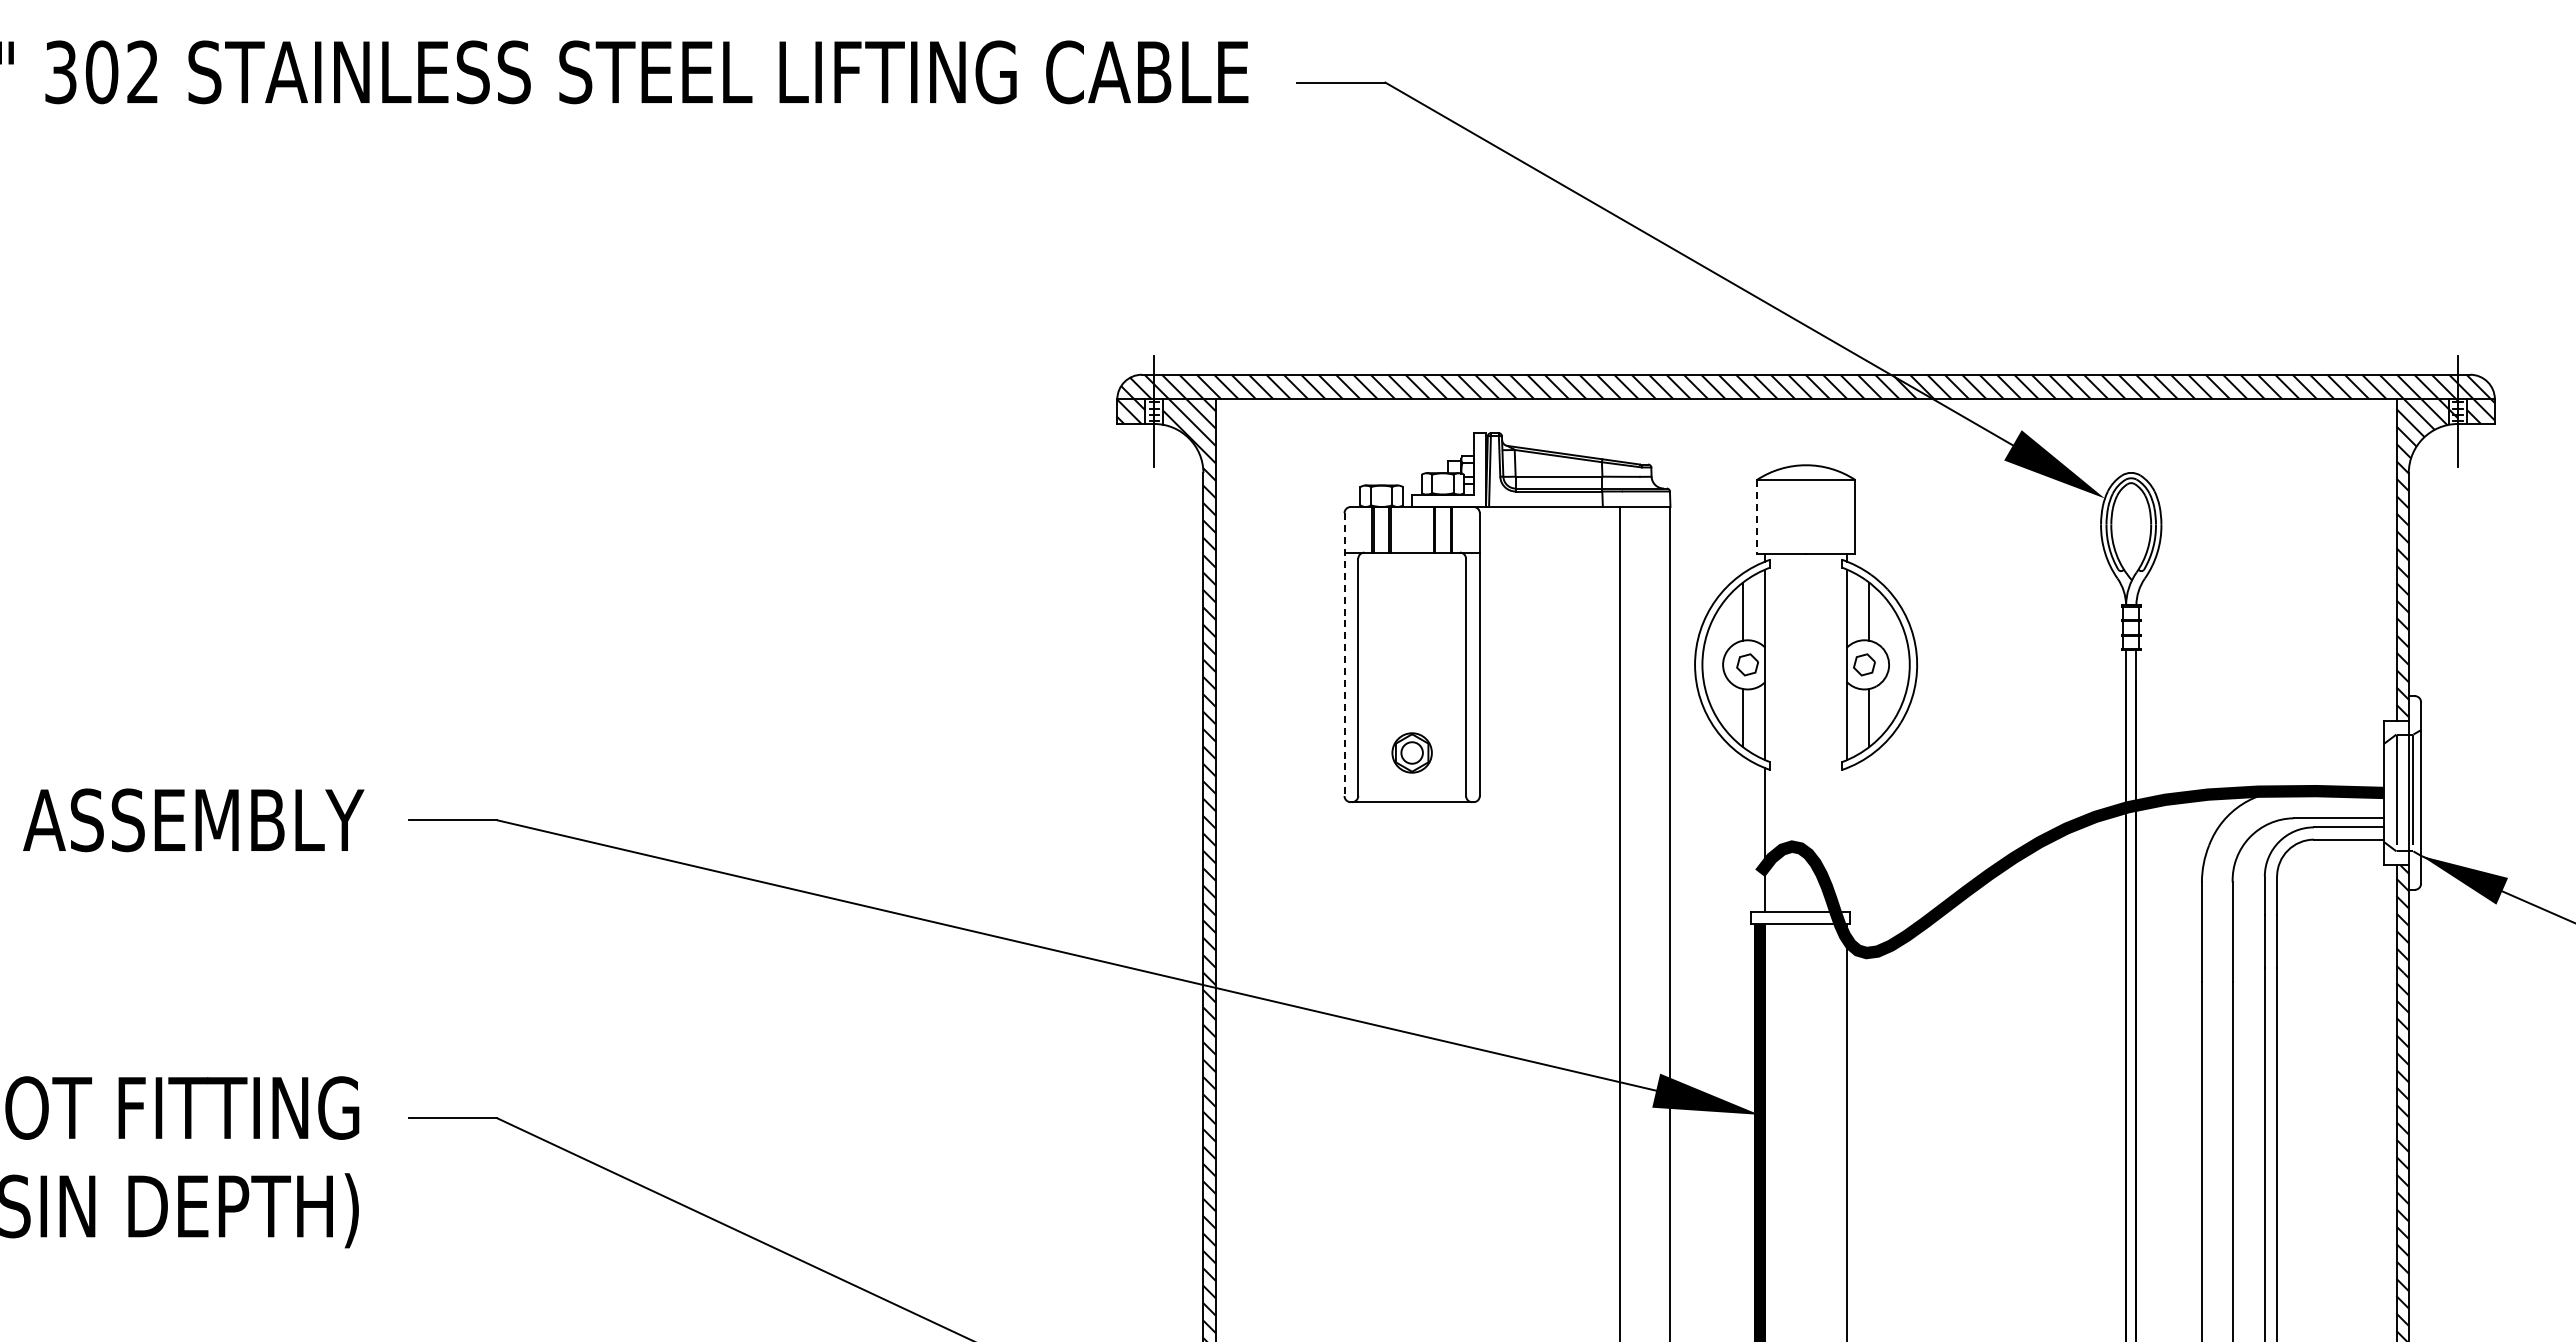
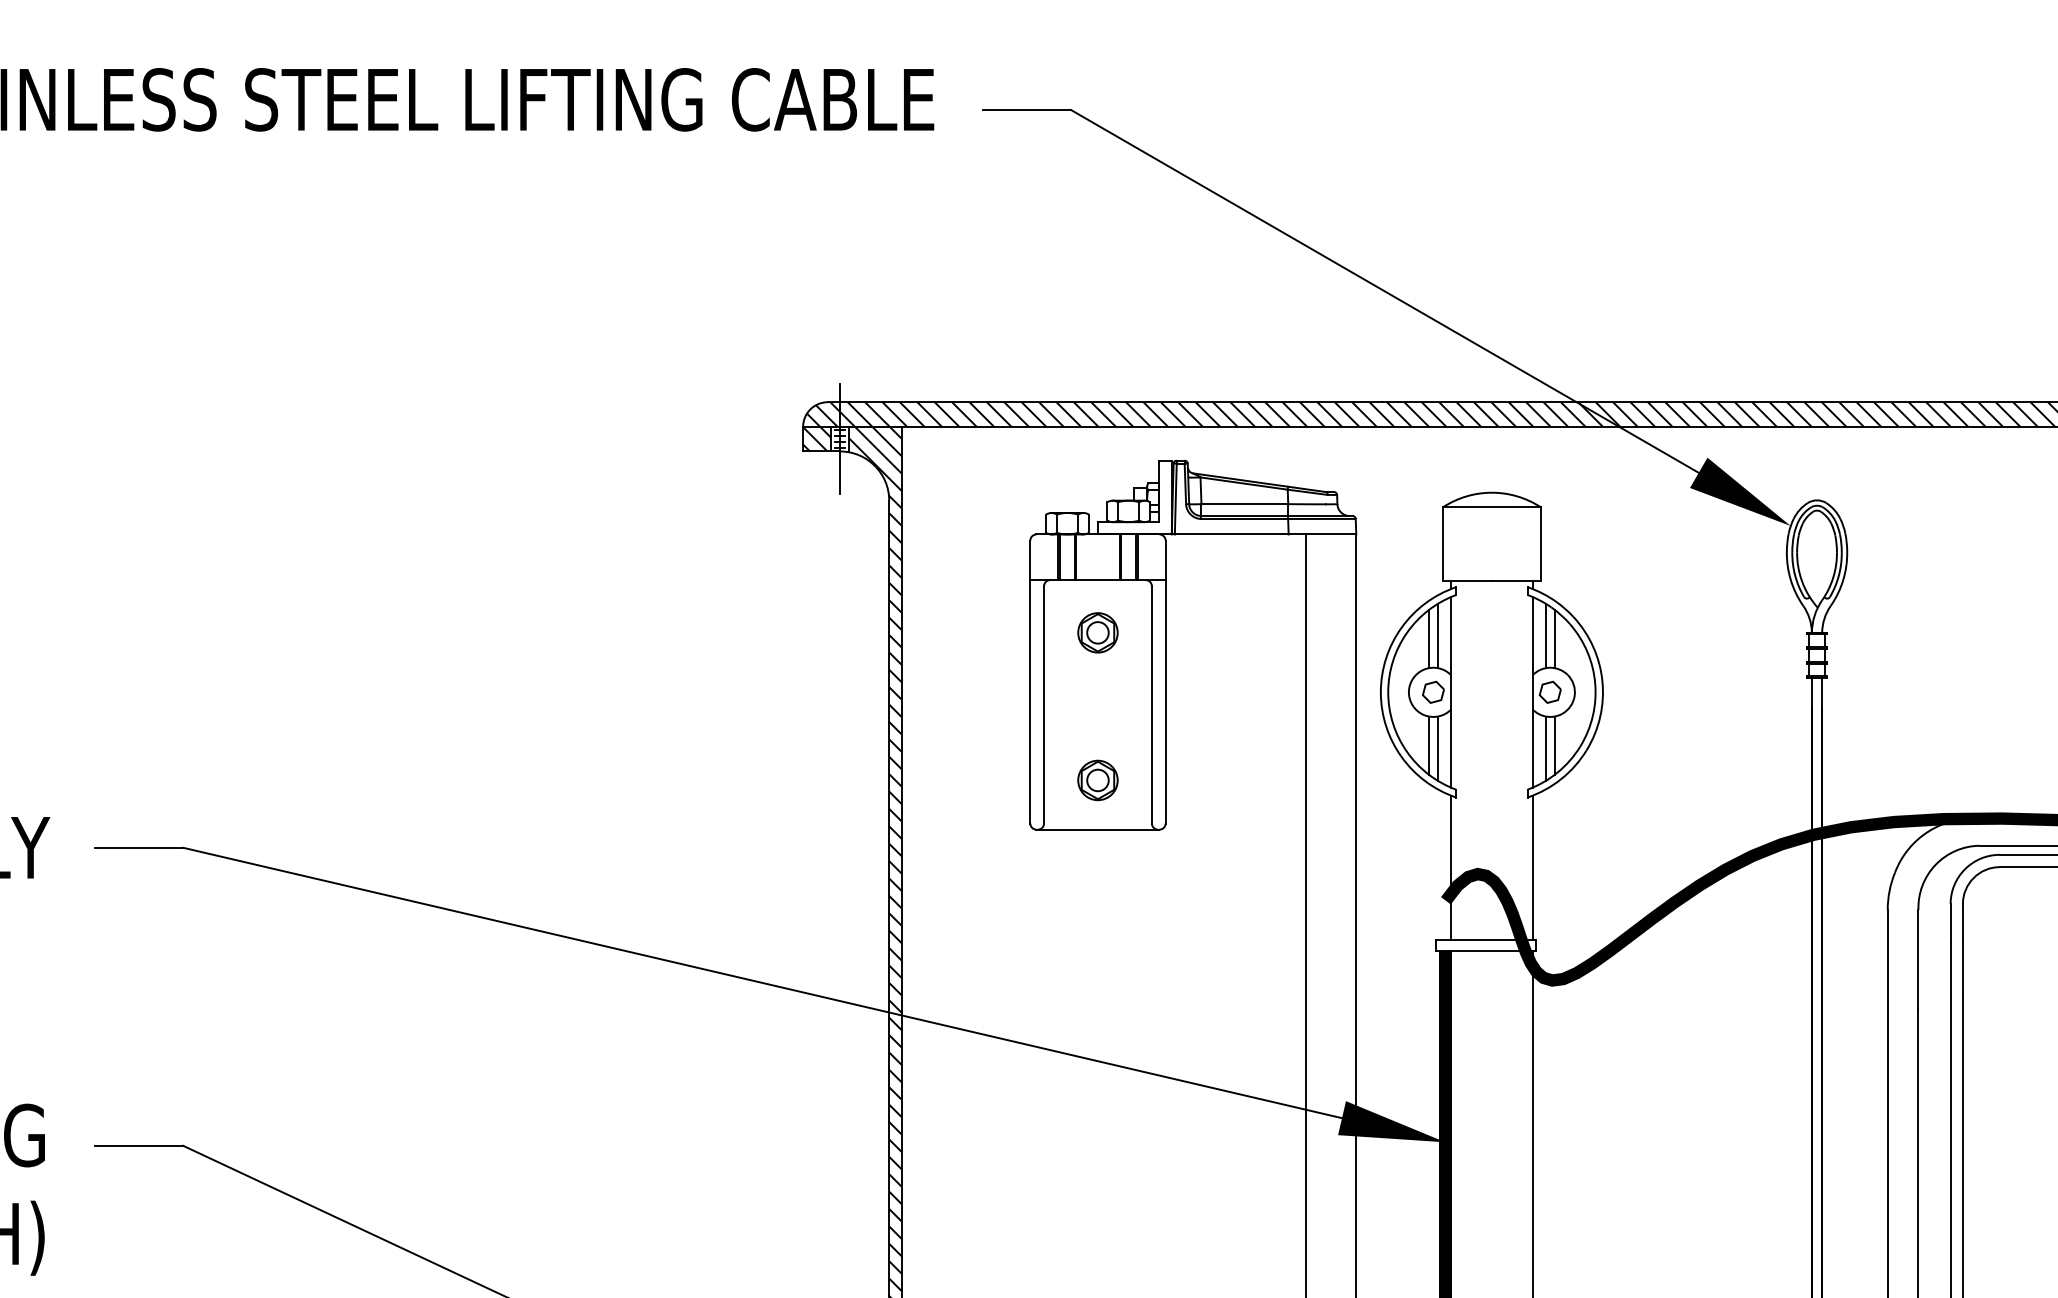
line: (1756, 516) -> (1442, 543), dashed -> solid
part: (1411, 604) -> (1097, 631), added
line: (1752, 608) -> (1438, 635), added
line: (1859, 608) -> (1545, 635), added
line: (1344, 655) -> (1030, 682), dashed -> solid
line: (1752, 721) -> (1438, 748), added
line: (1859, 721) -> (1545, 748), added
line: (1846, 840) -> (1532, 867), added

